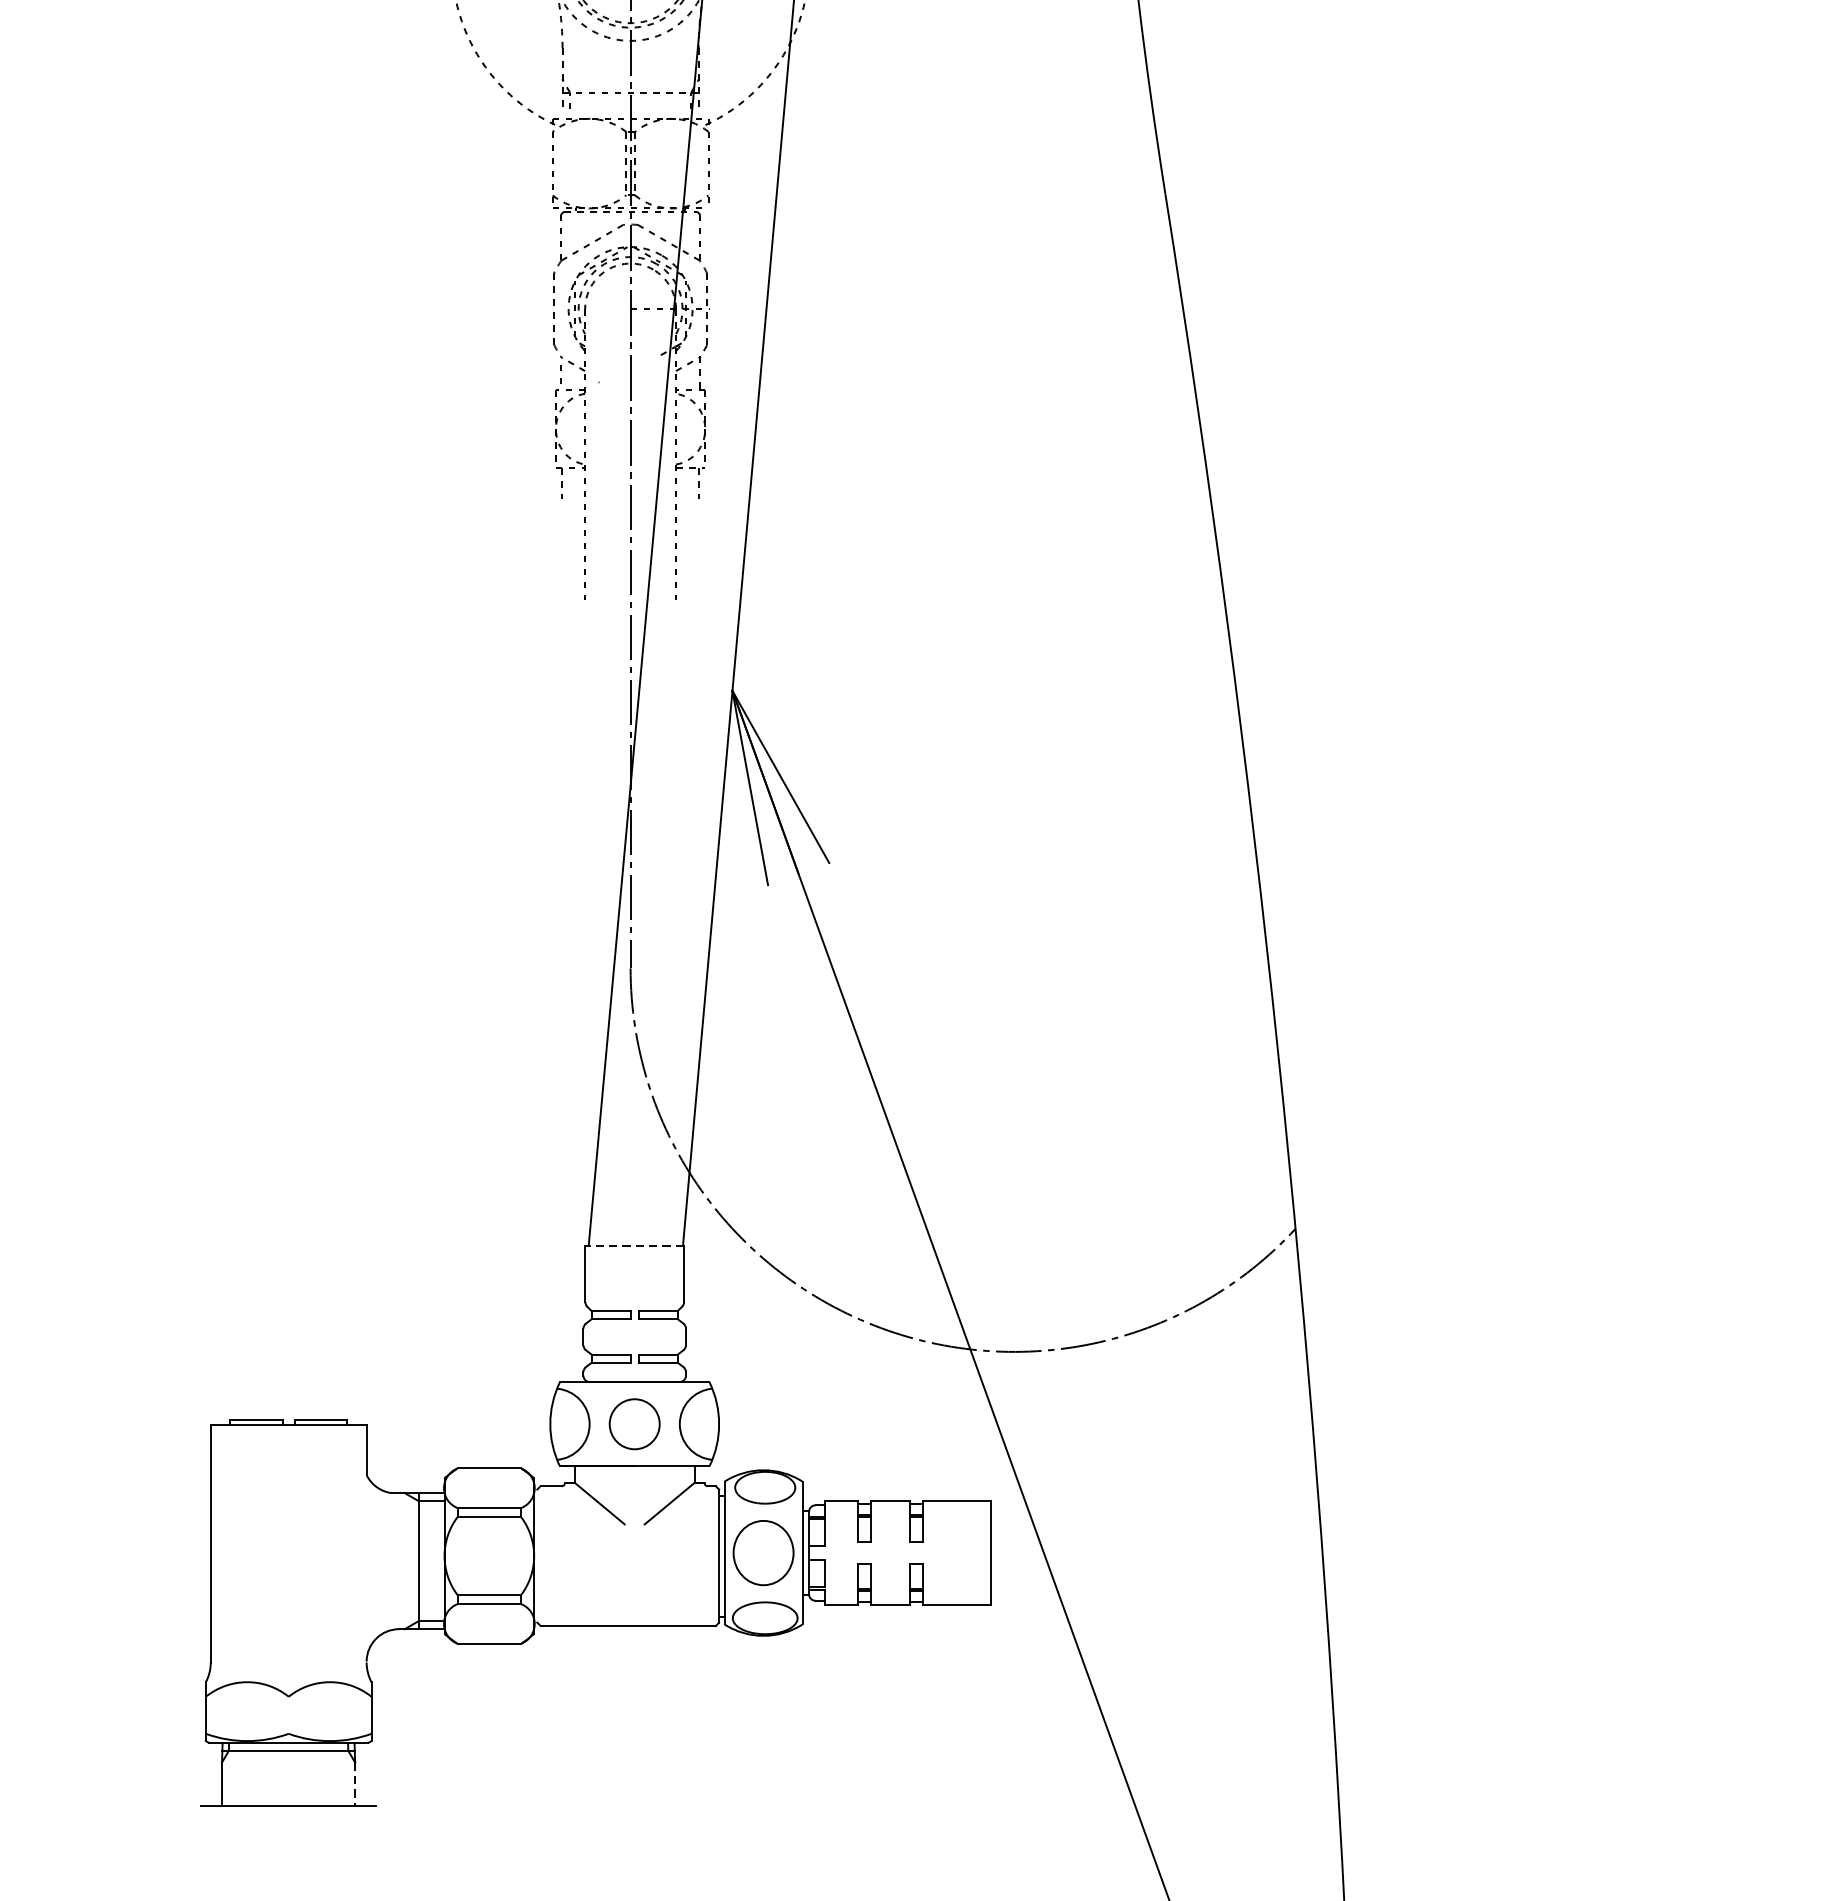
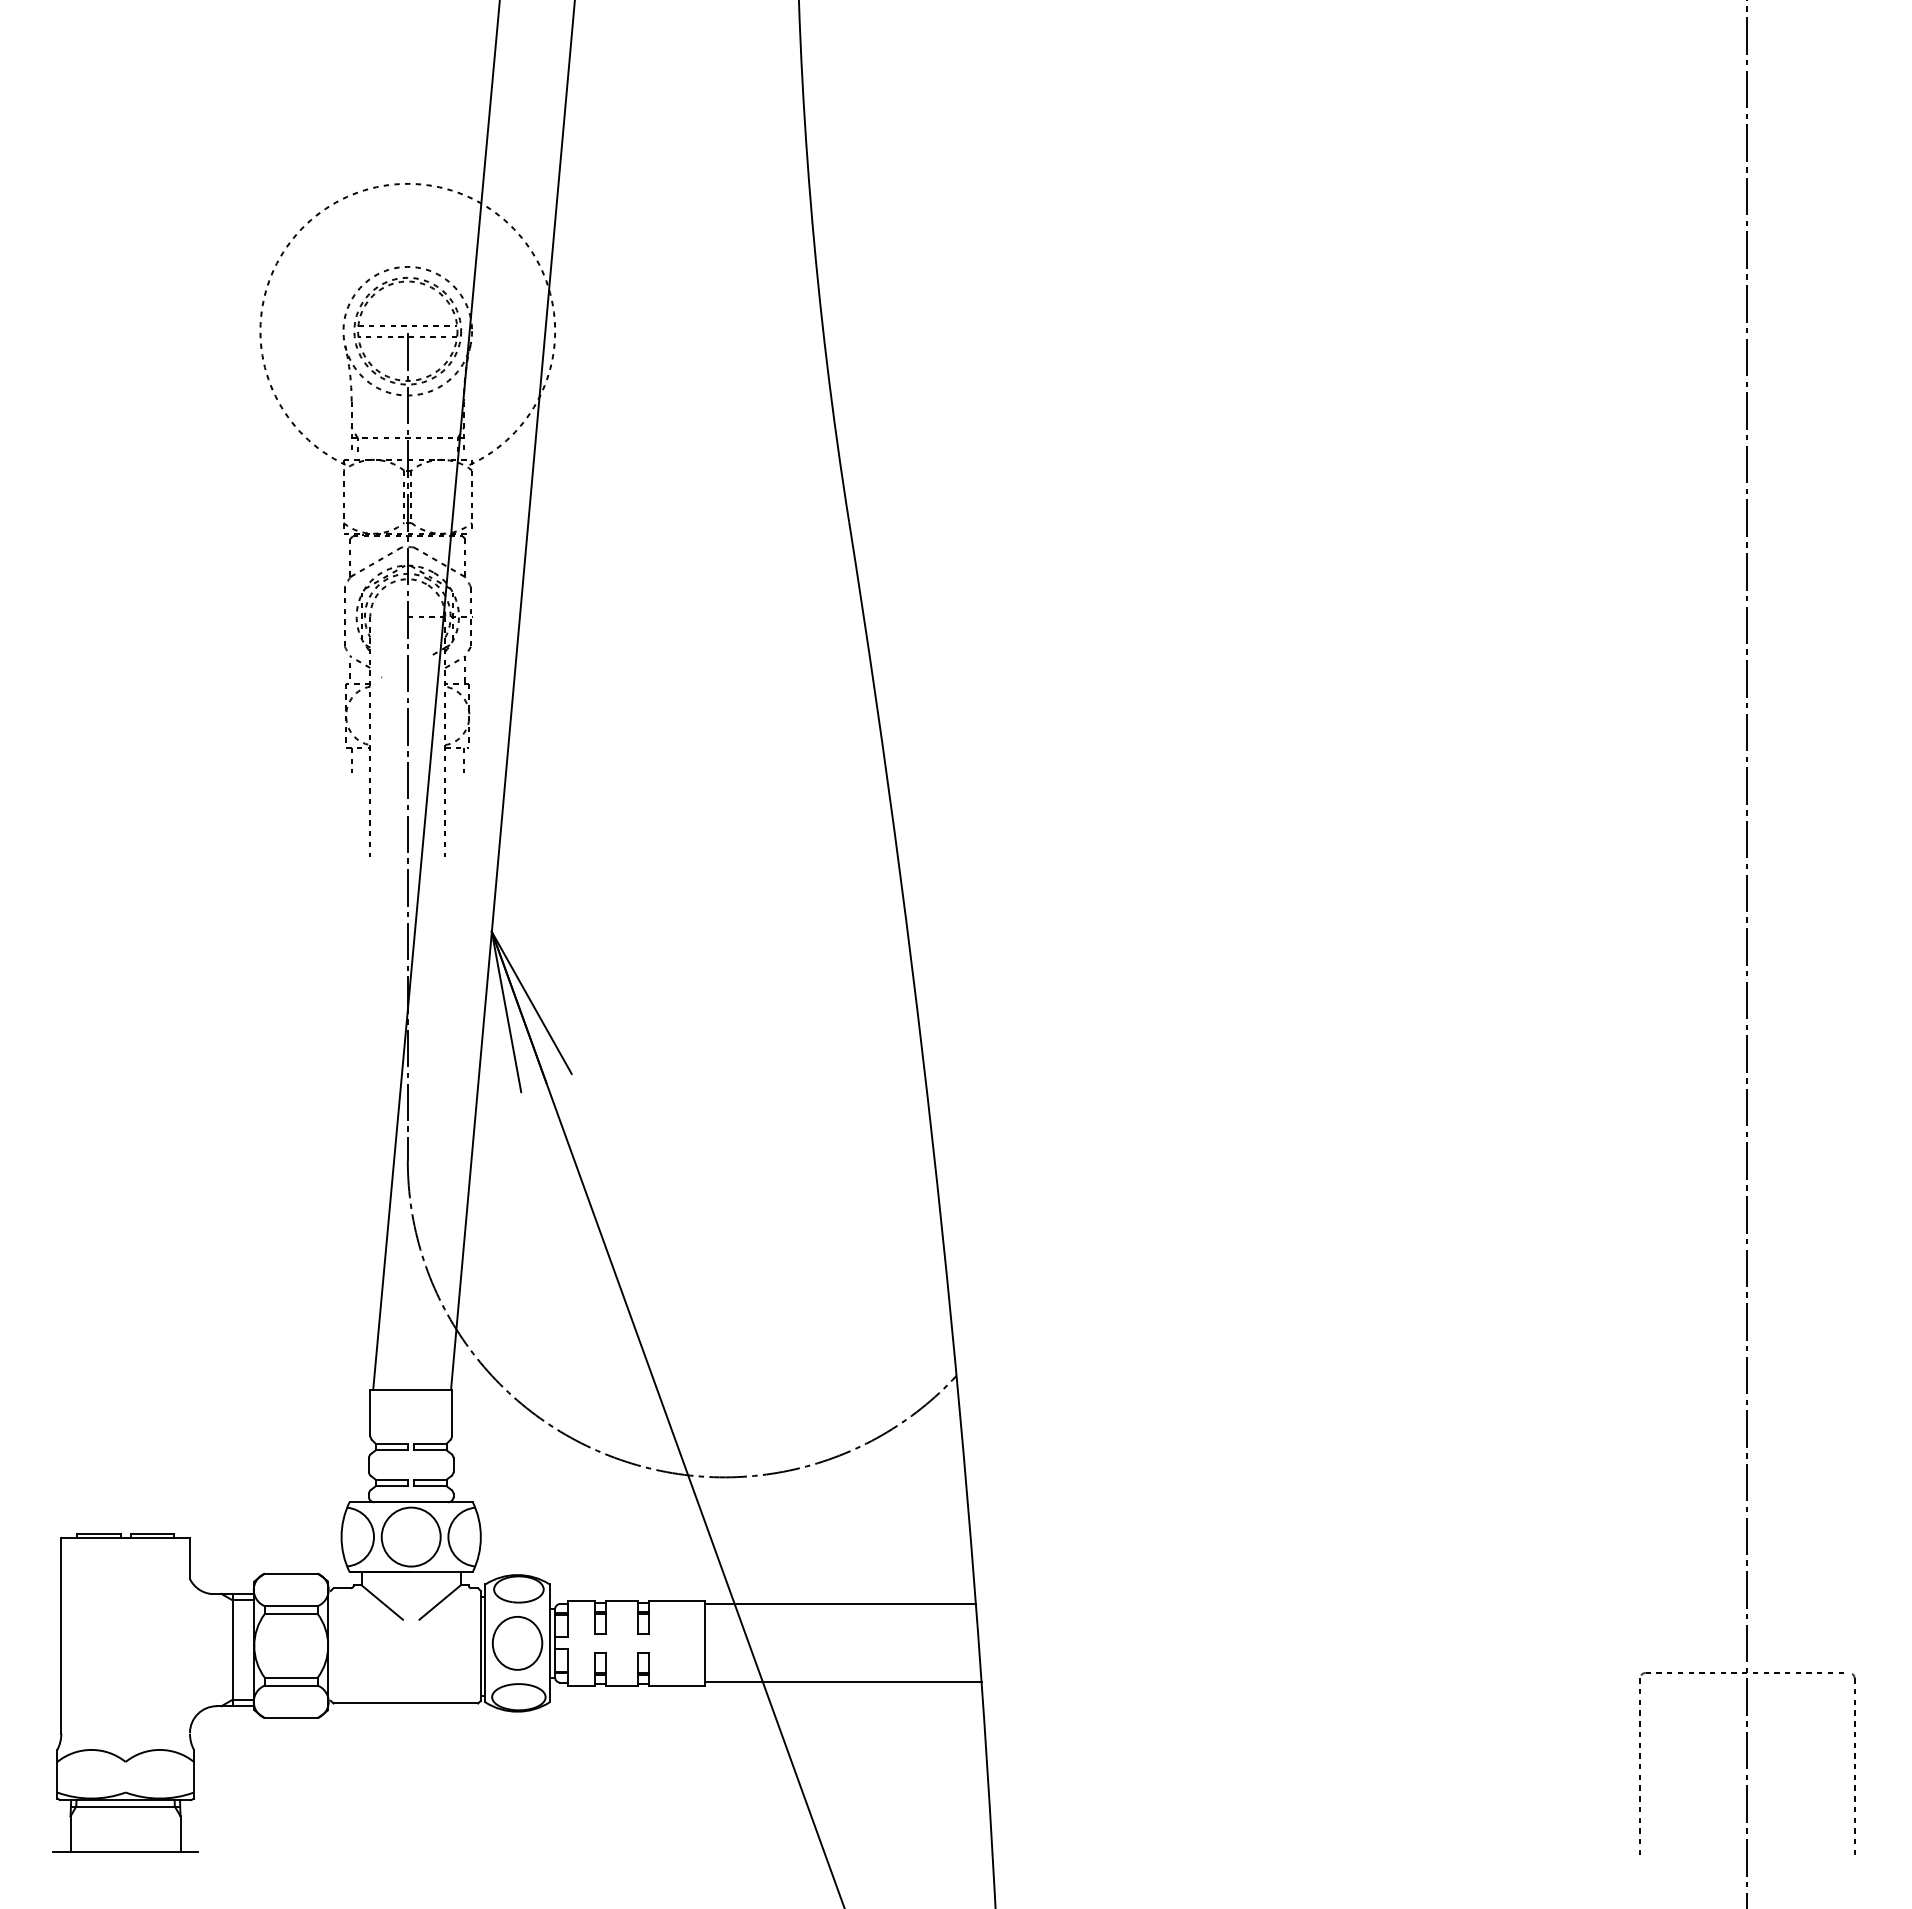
line: (635, 1245) -> (411, 1389), dashed -> solid
circle: (633, 1423) -> (410, 1536), size x1.43
line: (1154, 1505) -> (840, 1604), added
line: (1158, 1600) -> (843, 1682), added
line: (355, 1784) -> (180, 1834), dashed -> solid

